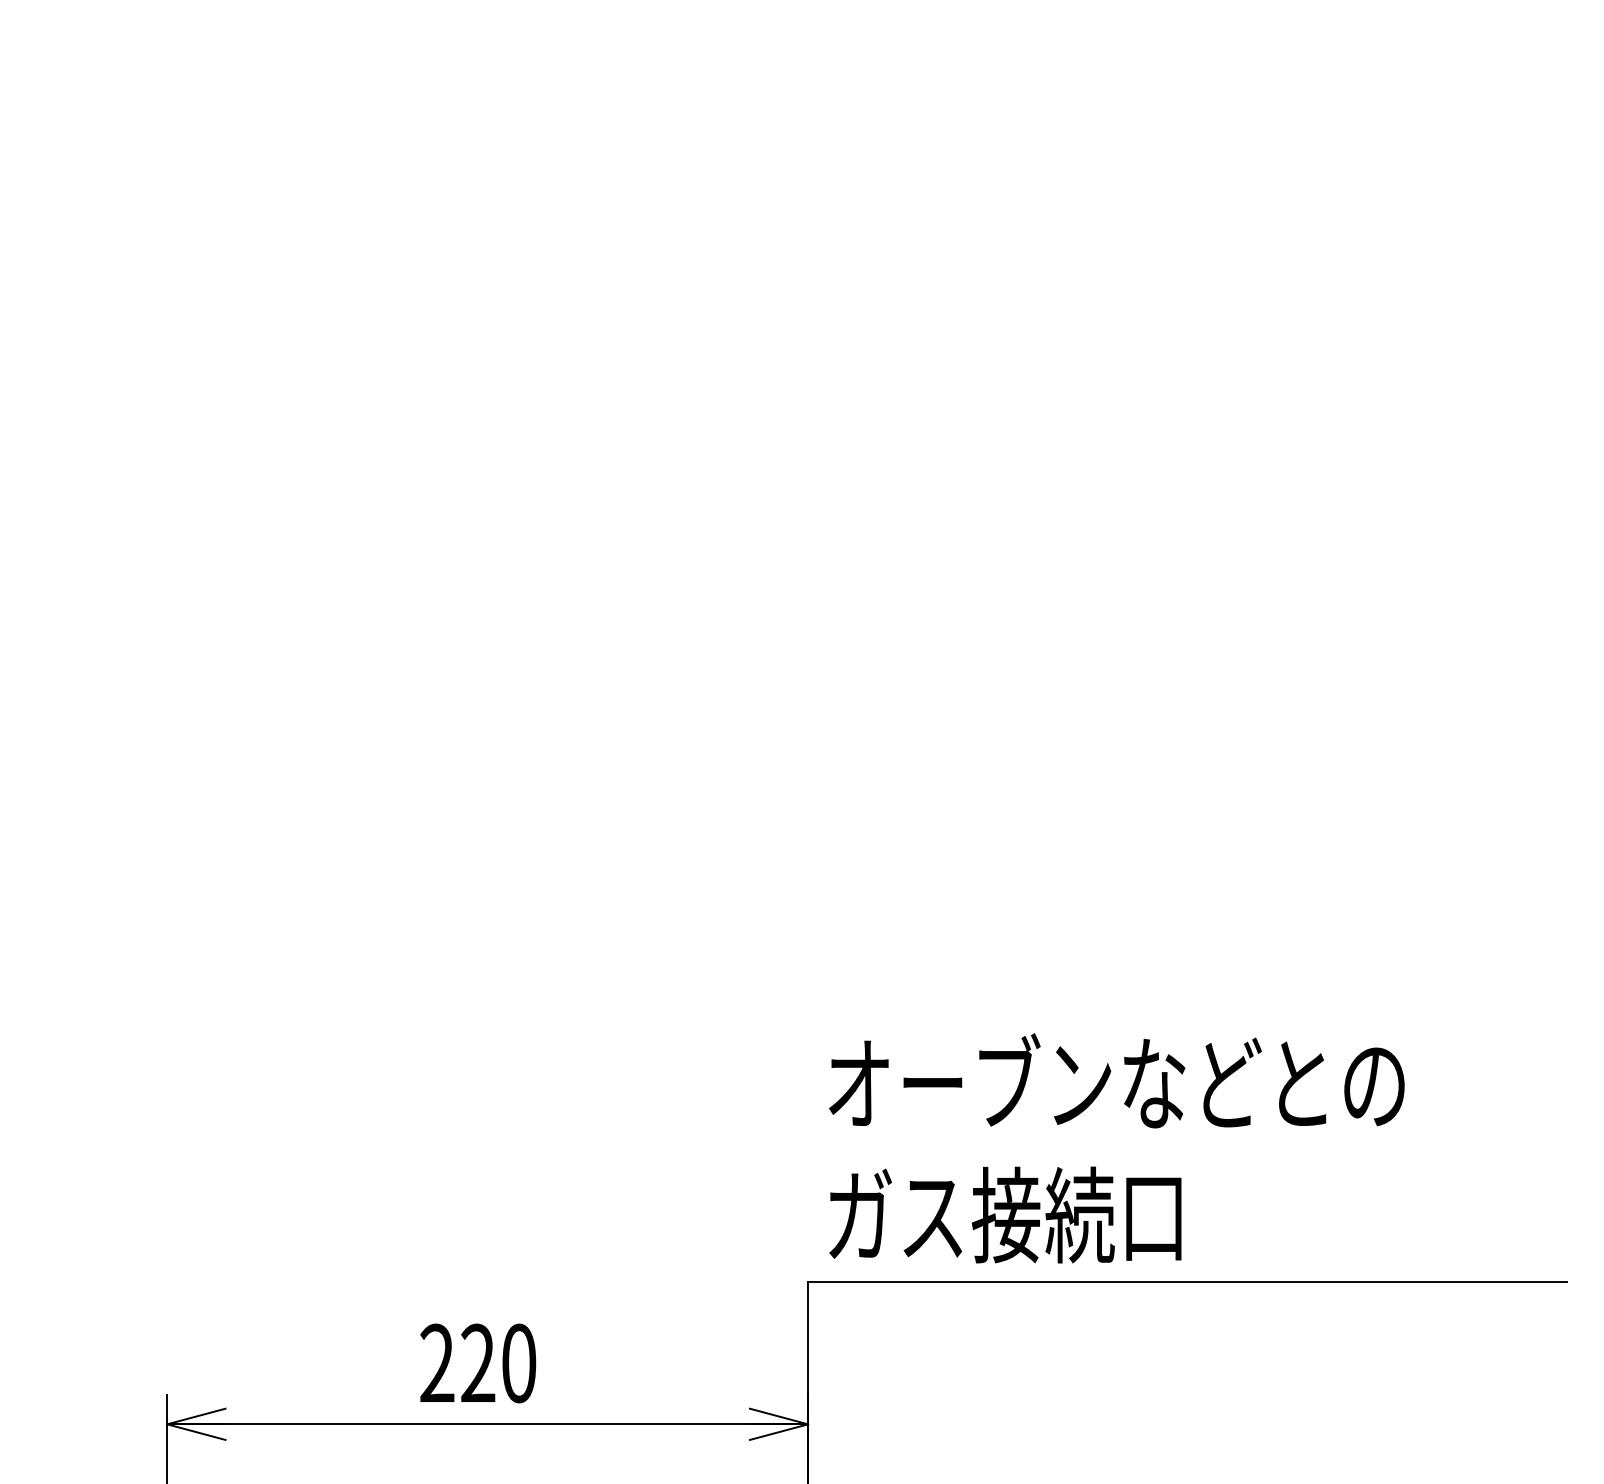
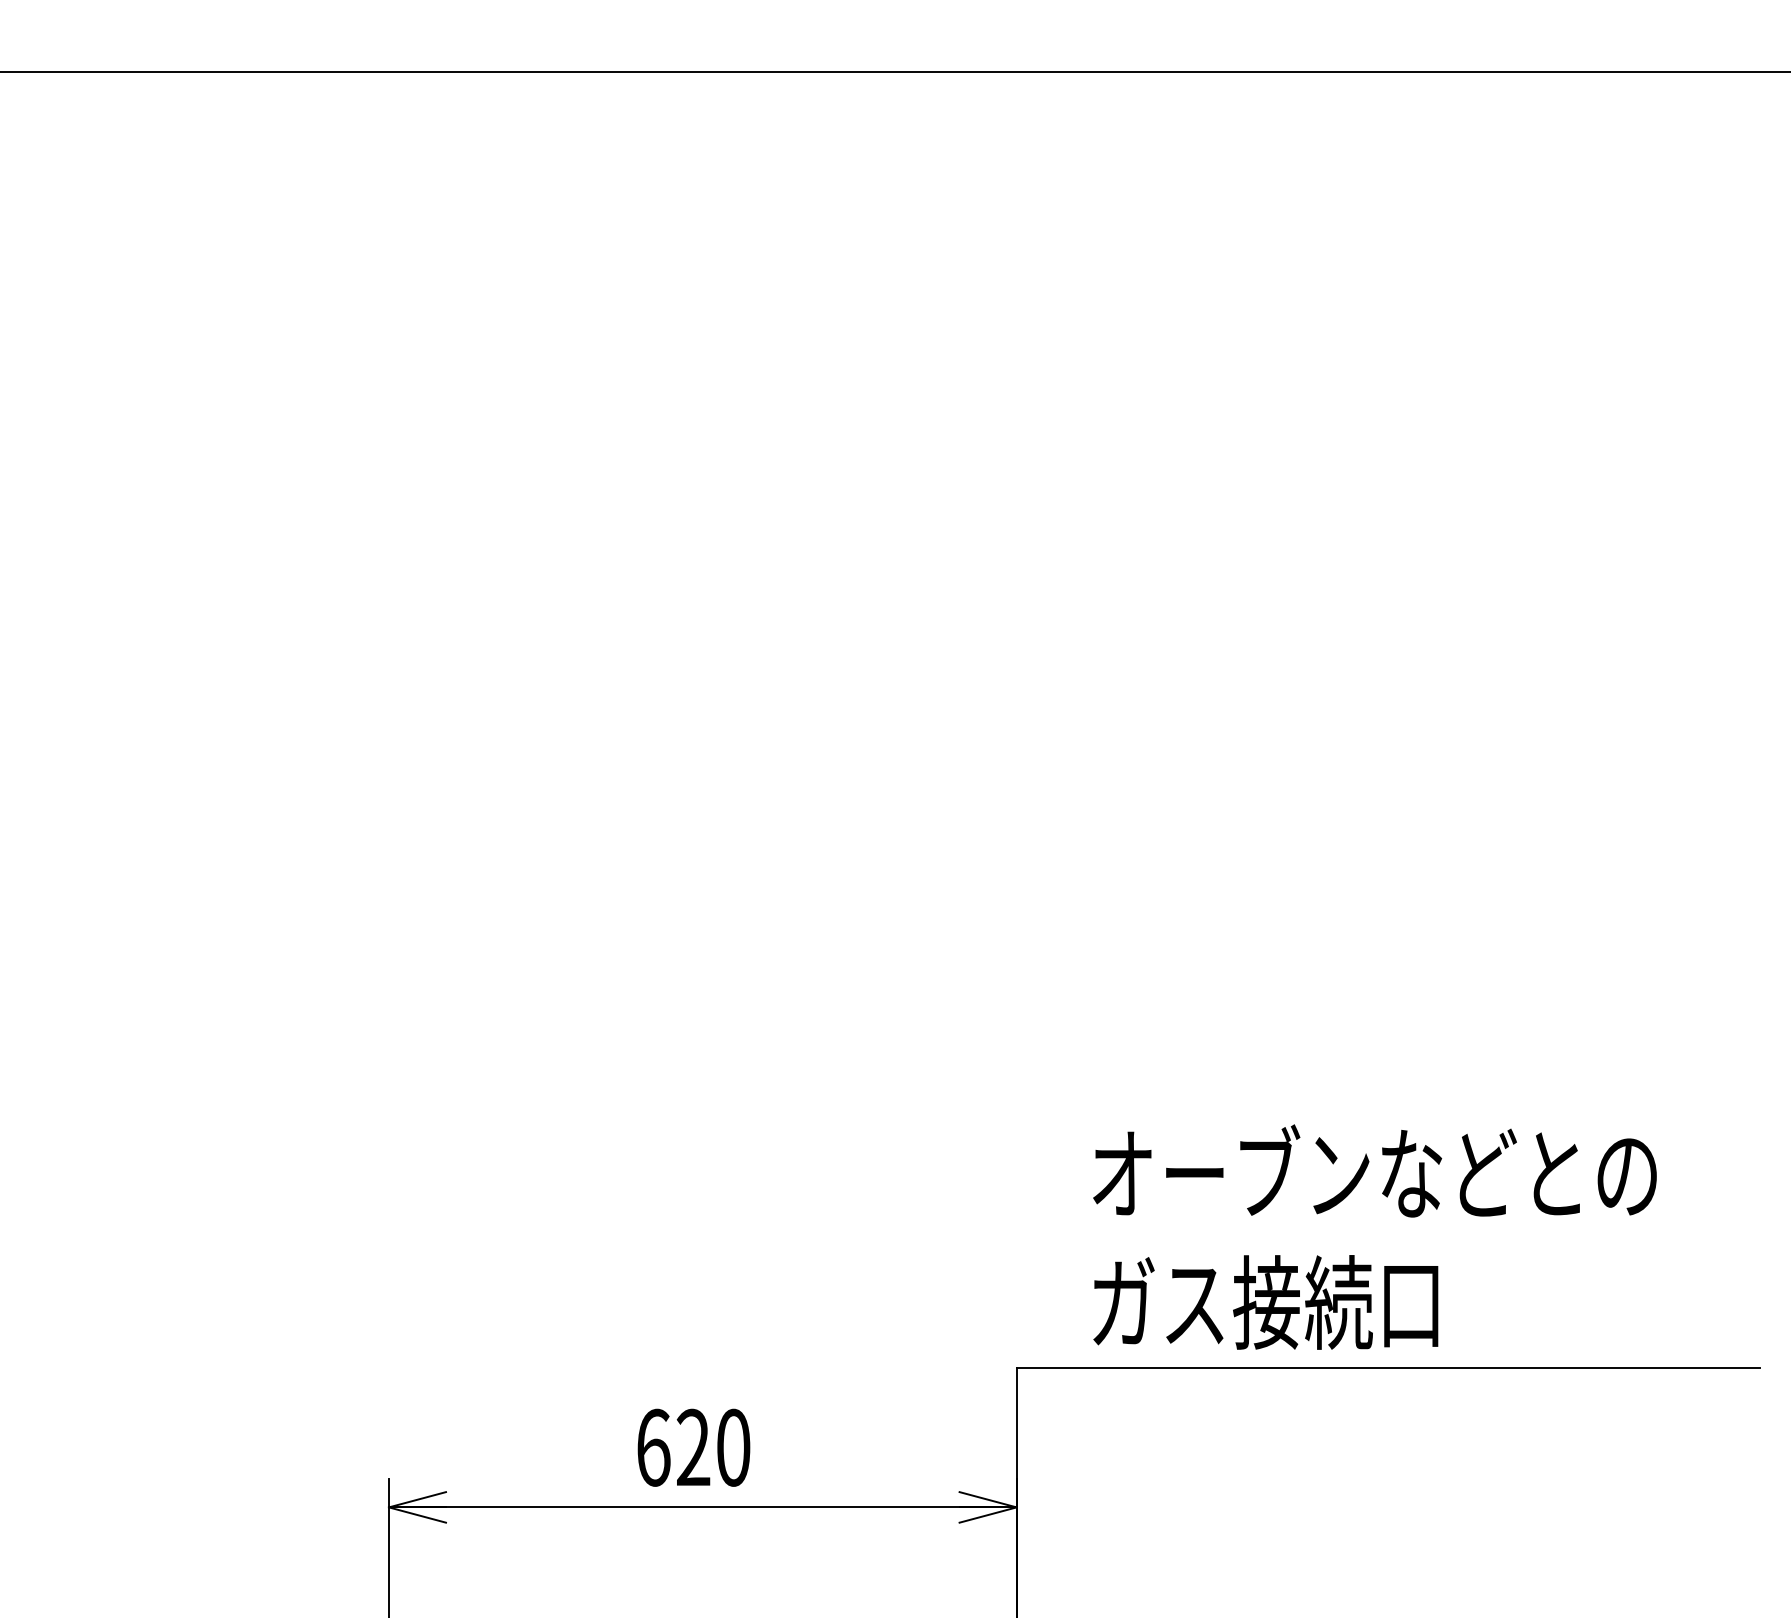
text: (1116, 1147) -> (1374, 1236), moved
text: (437, 1363) -> (653, 1447), 220 -> 620

